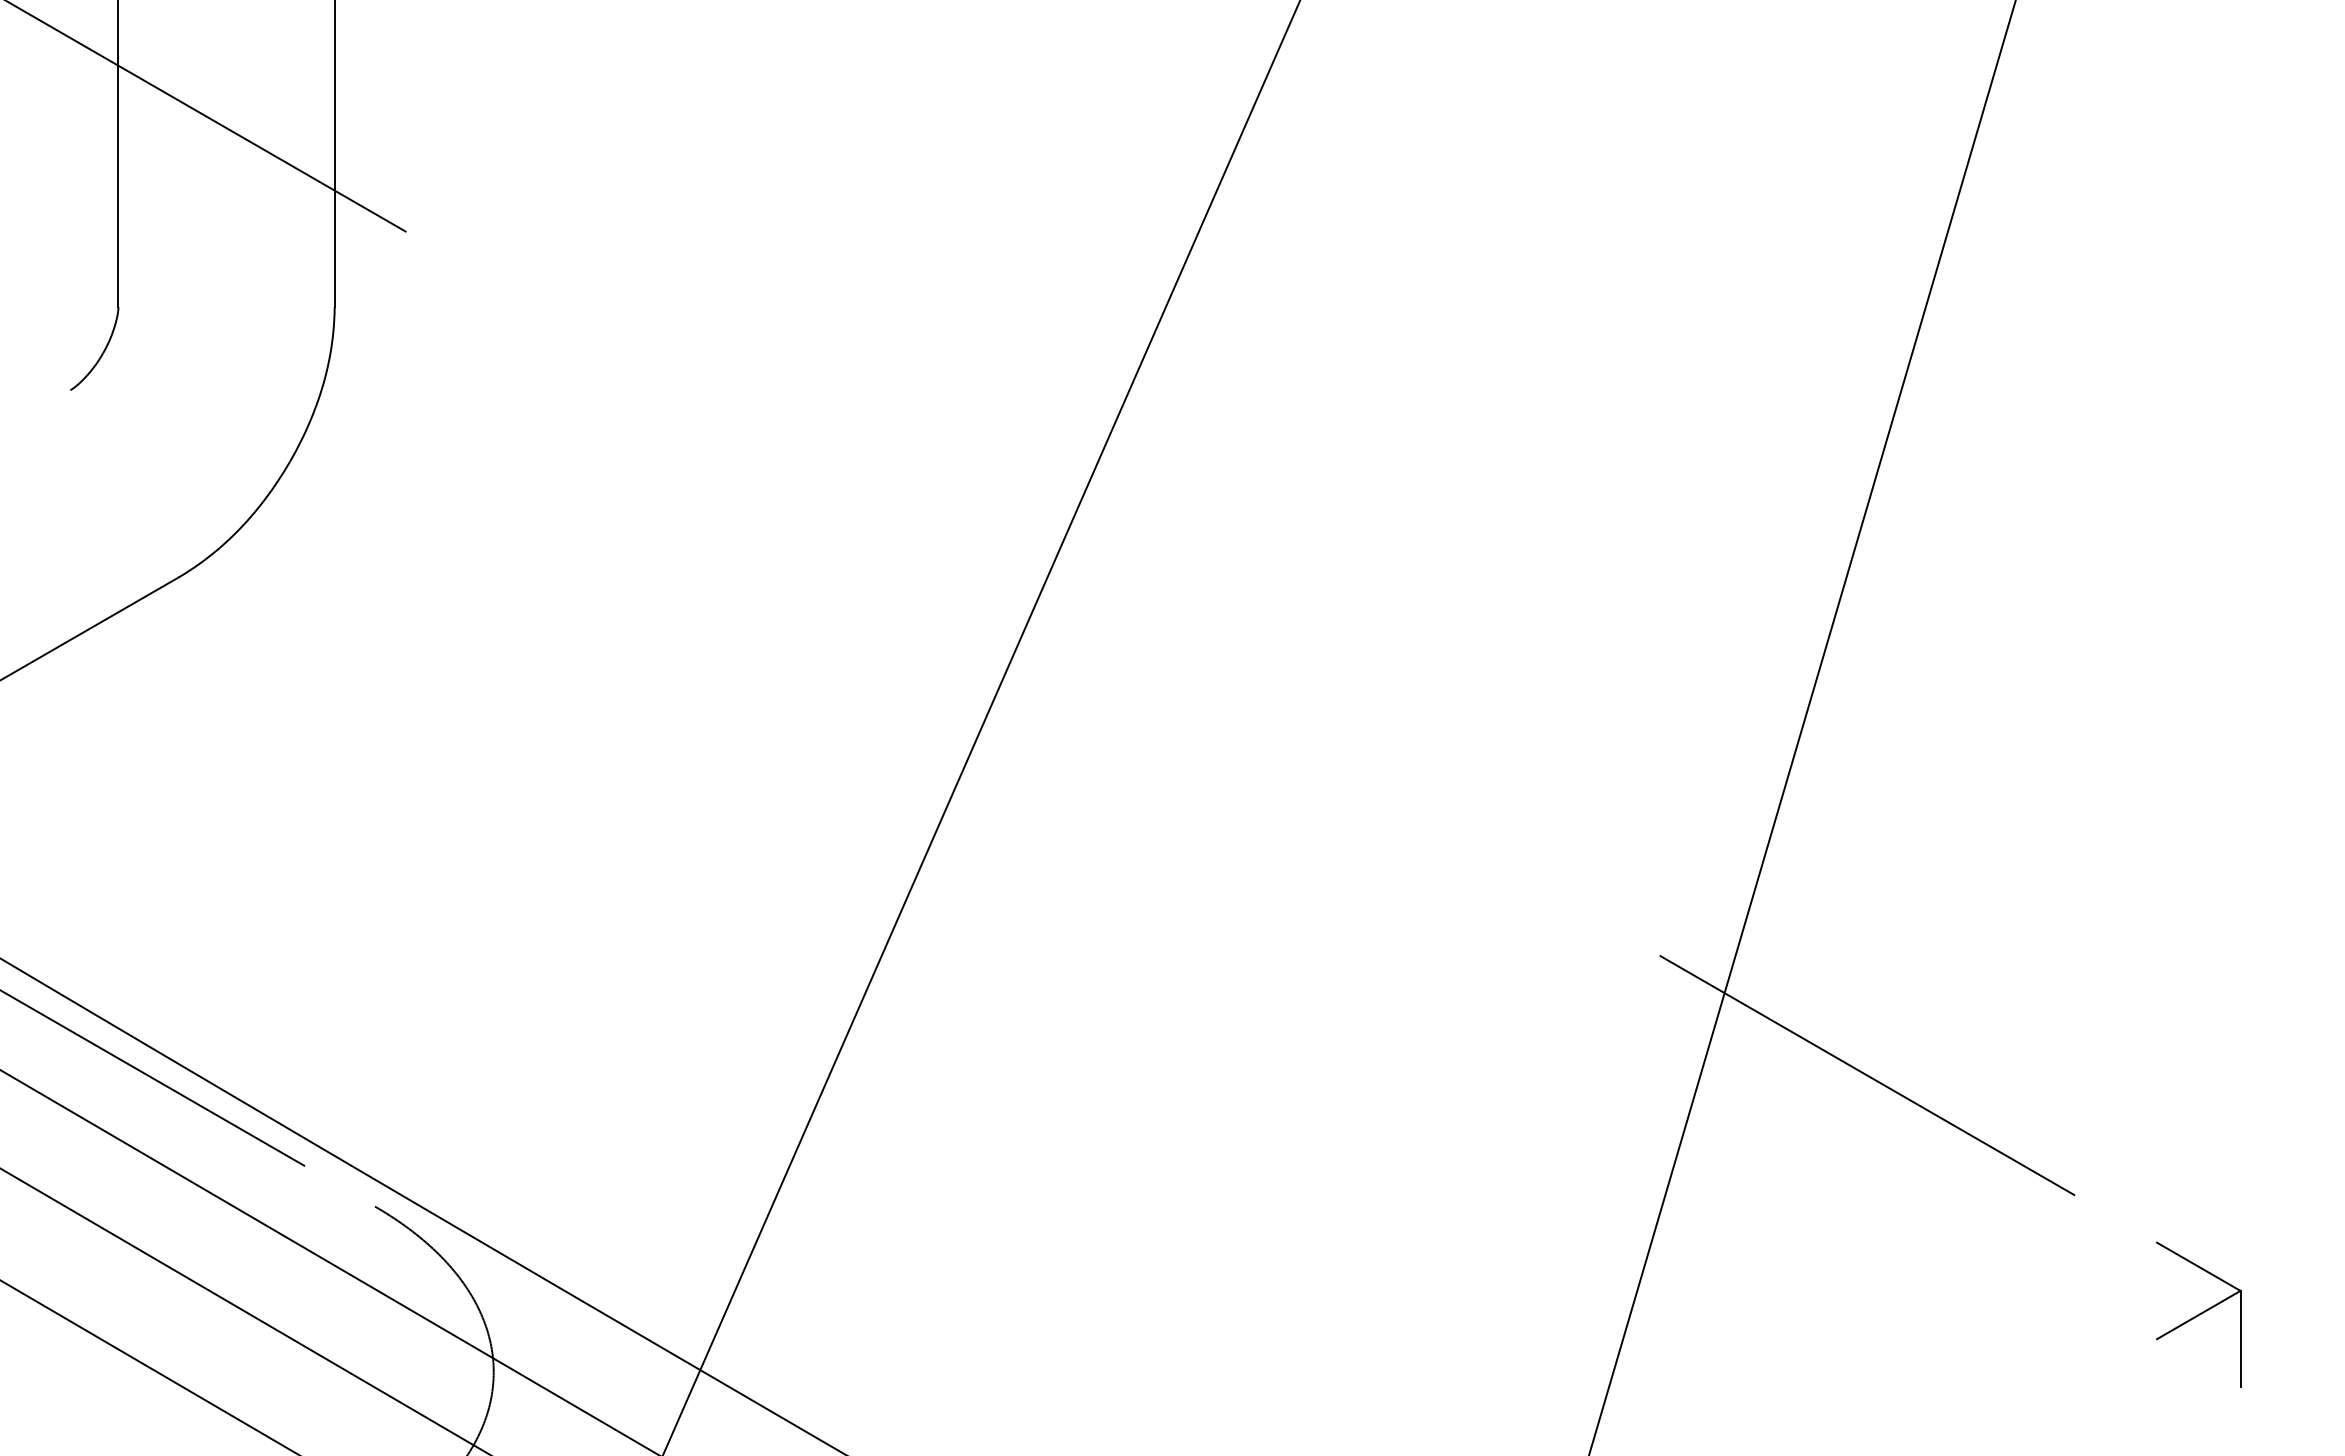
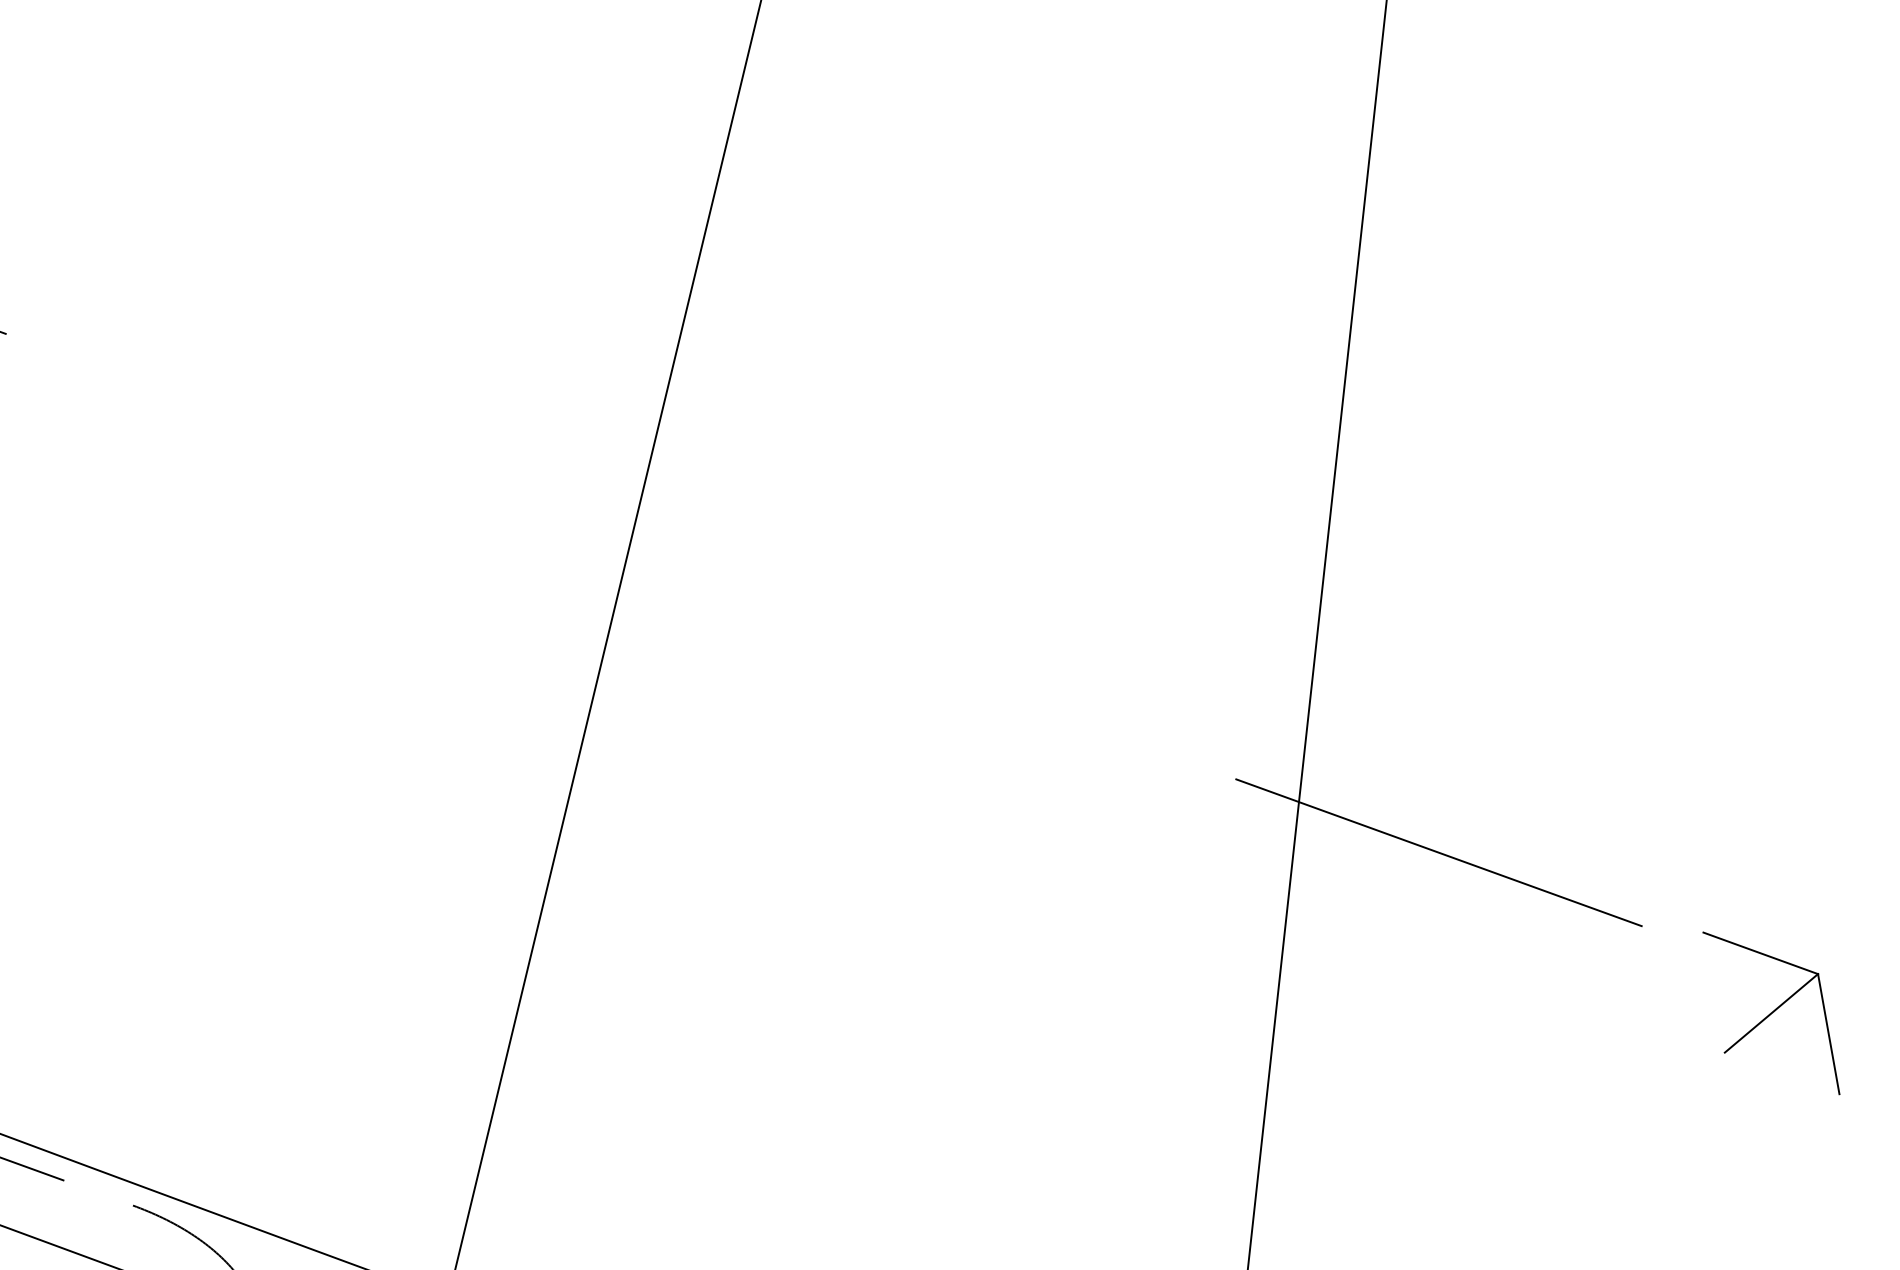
part: (2198, 1314) -> (1771, 1012), size x1.4

